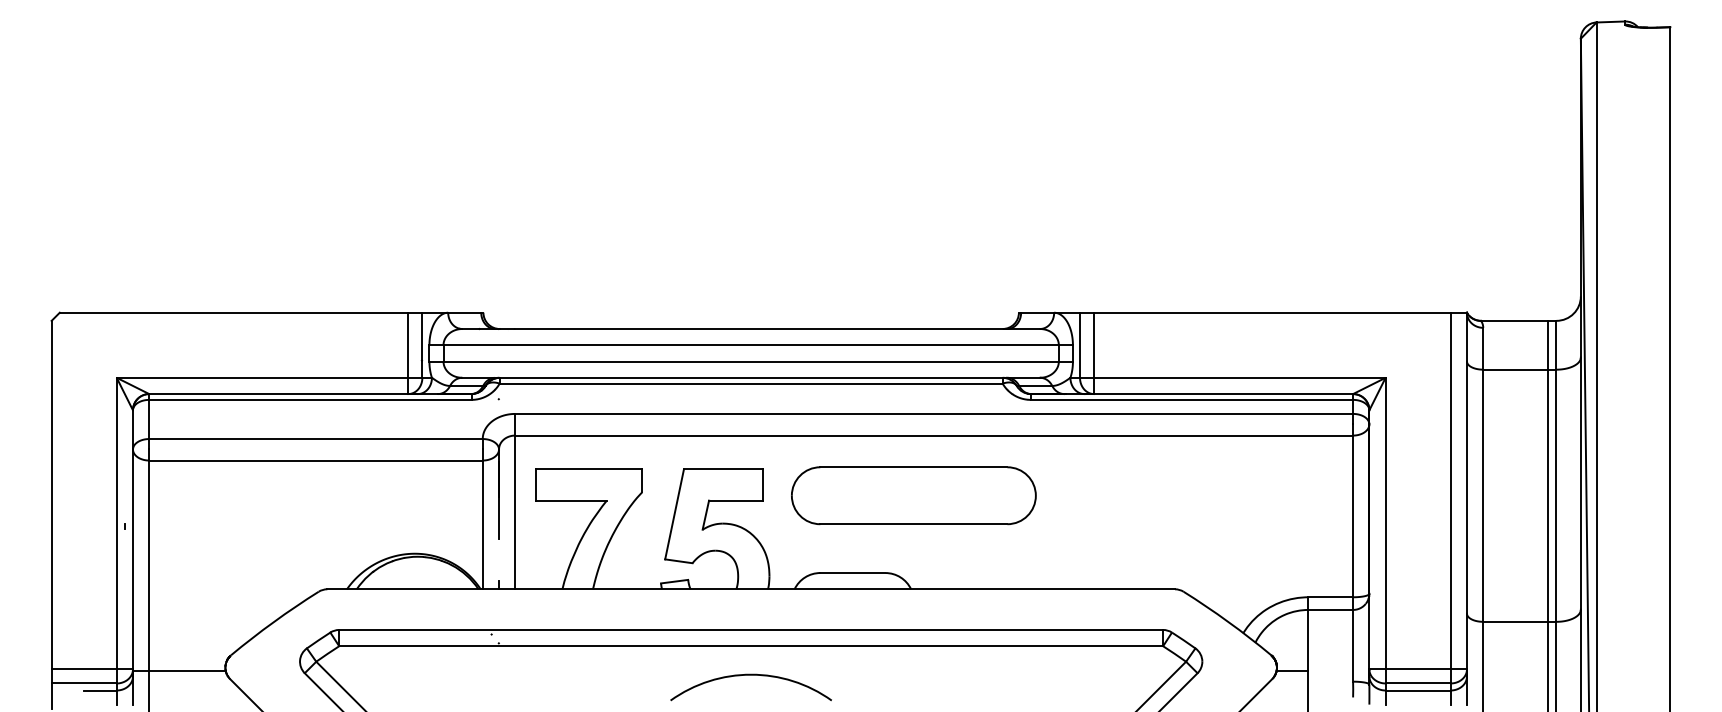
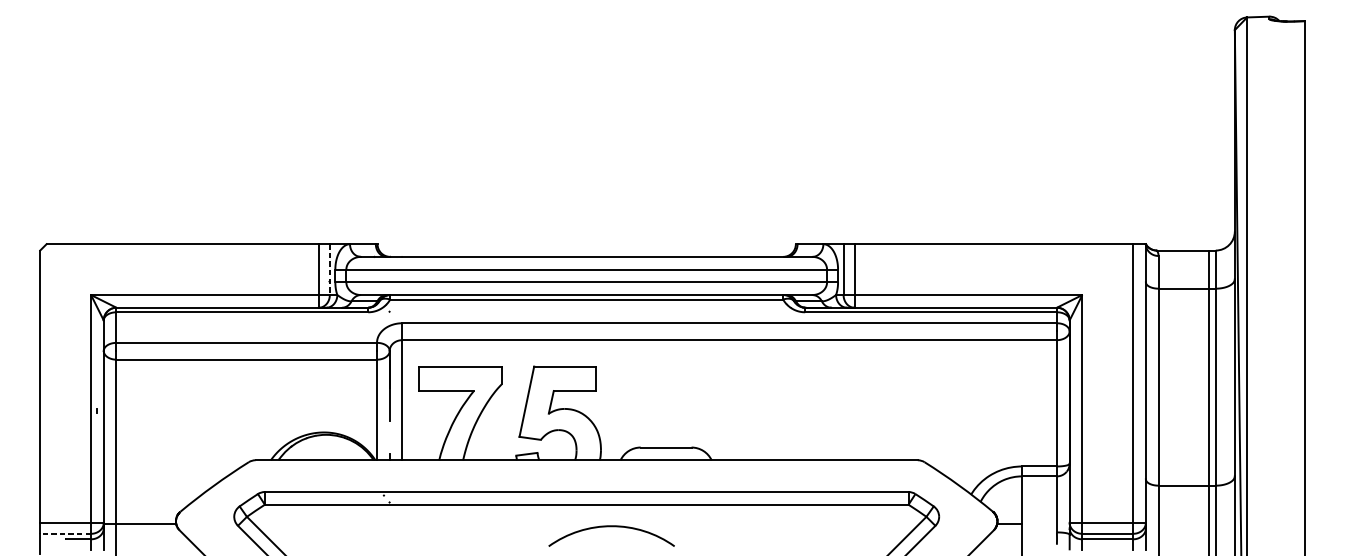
line: (422, 345) -> (329, 269), solid -> dashed
part: (913, 495) -> (713, 386), removed
arc: (750, 675) -> (611, 526), moved
line: (84, 683) -> (65, 533), solid -> dashed

